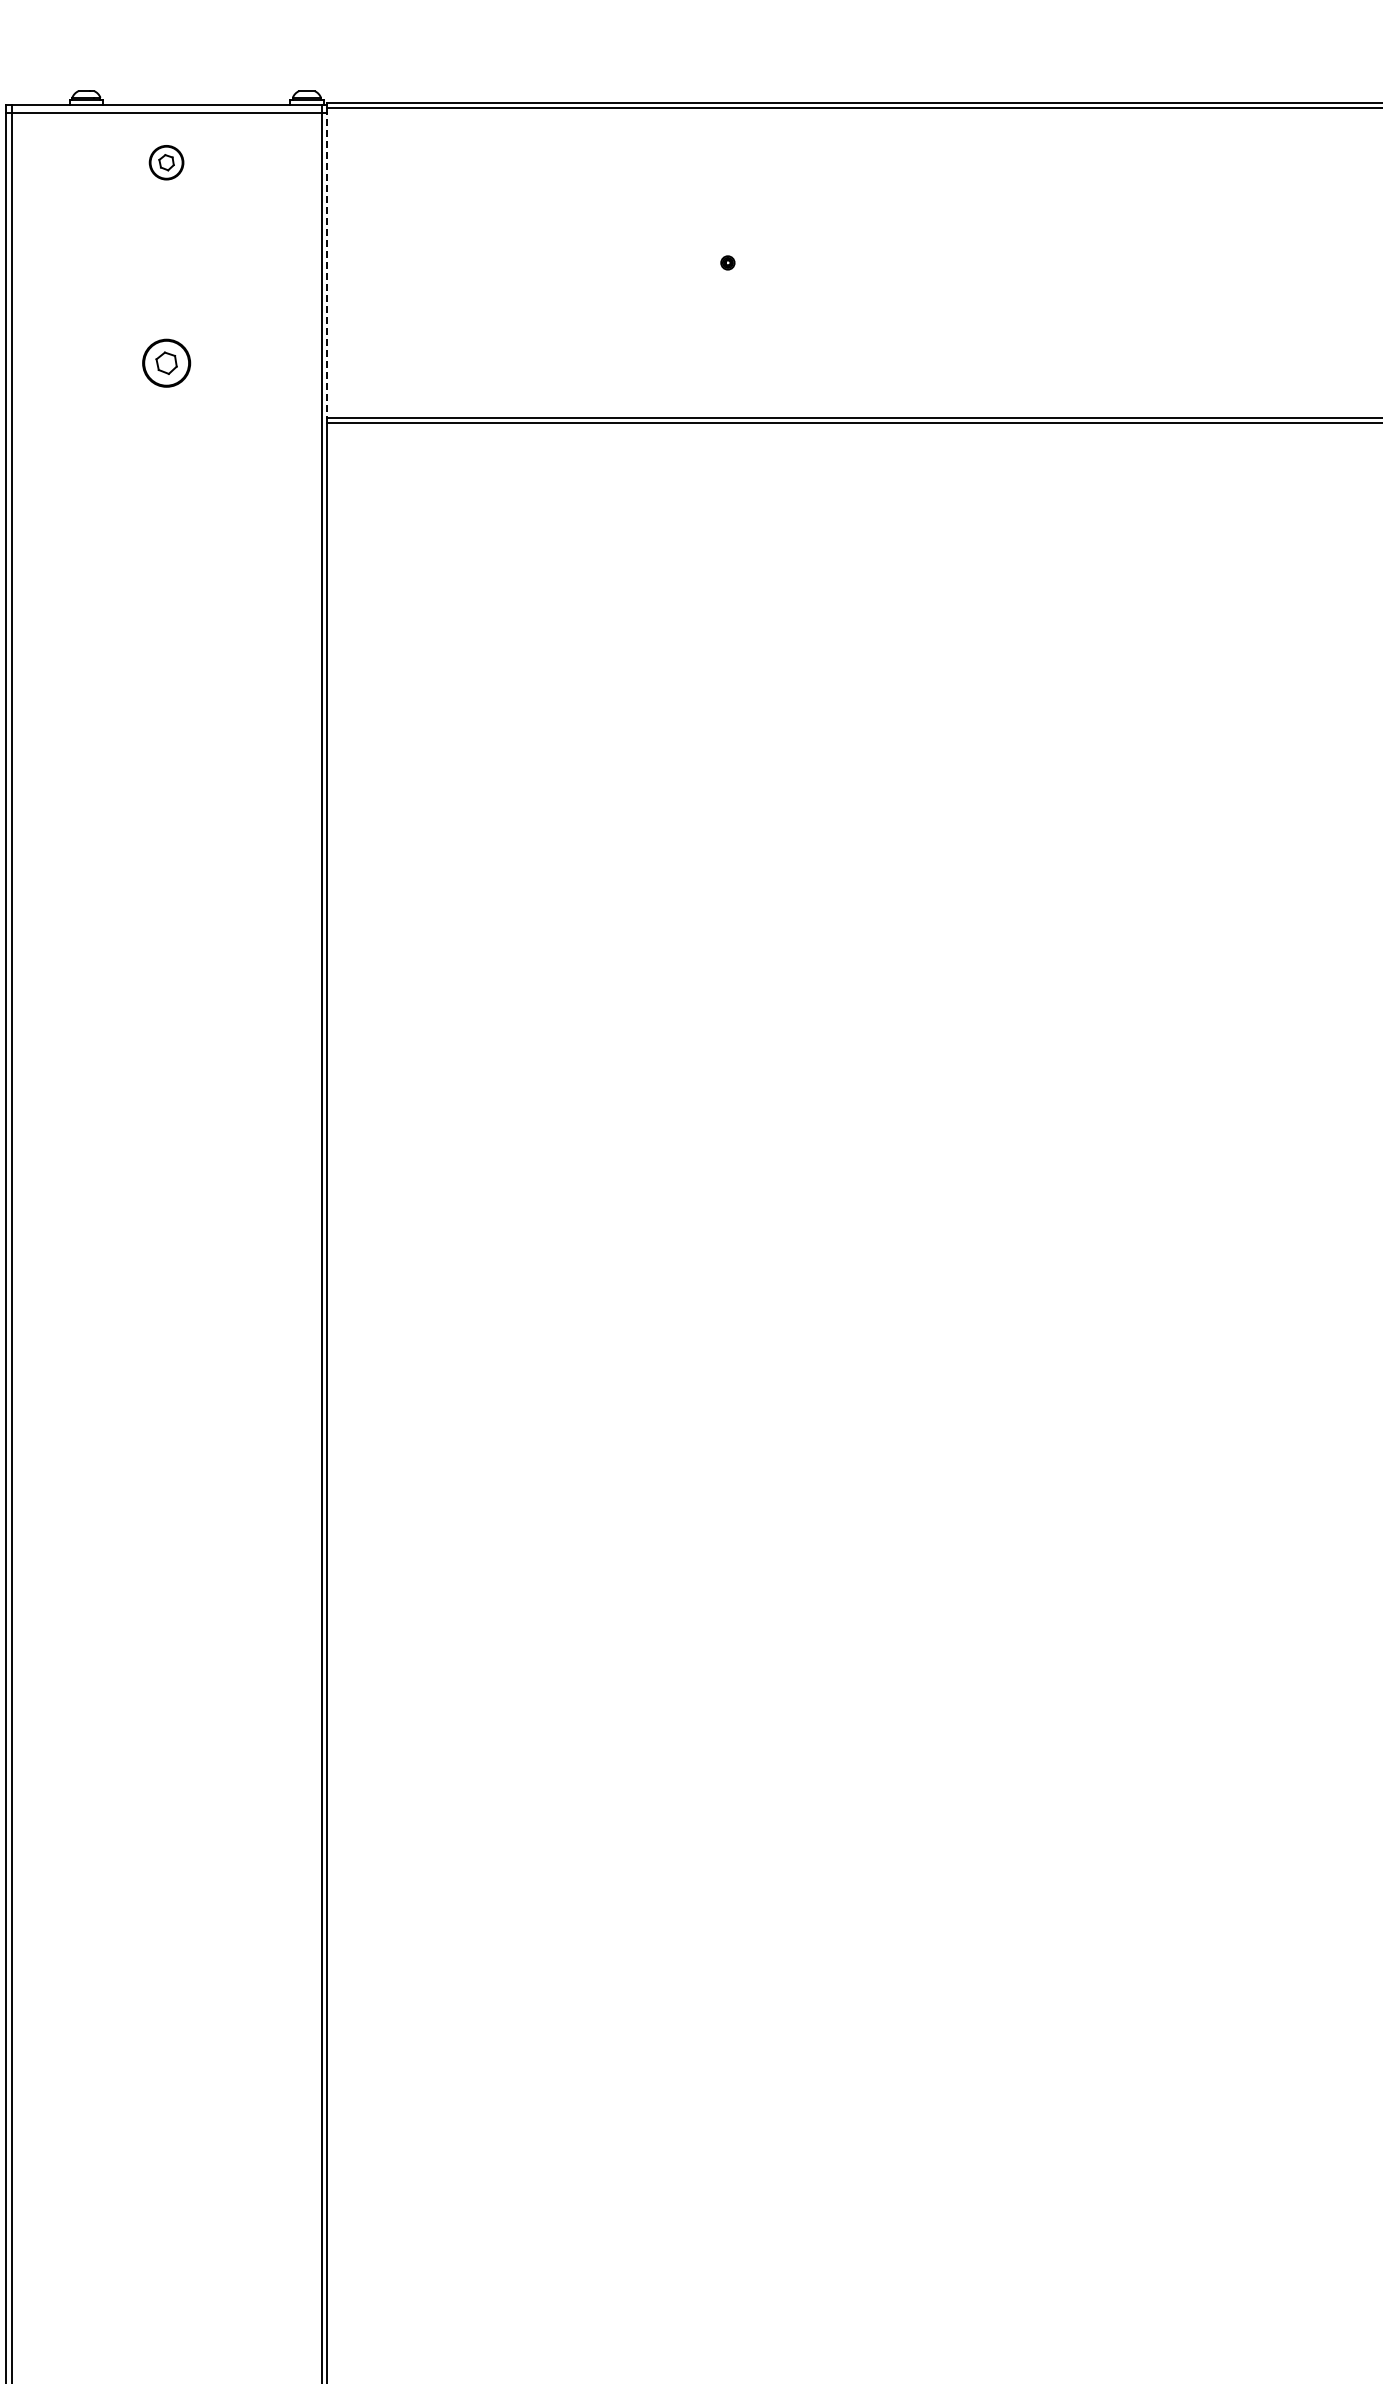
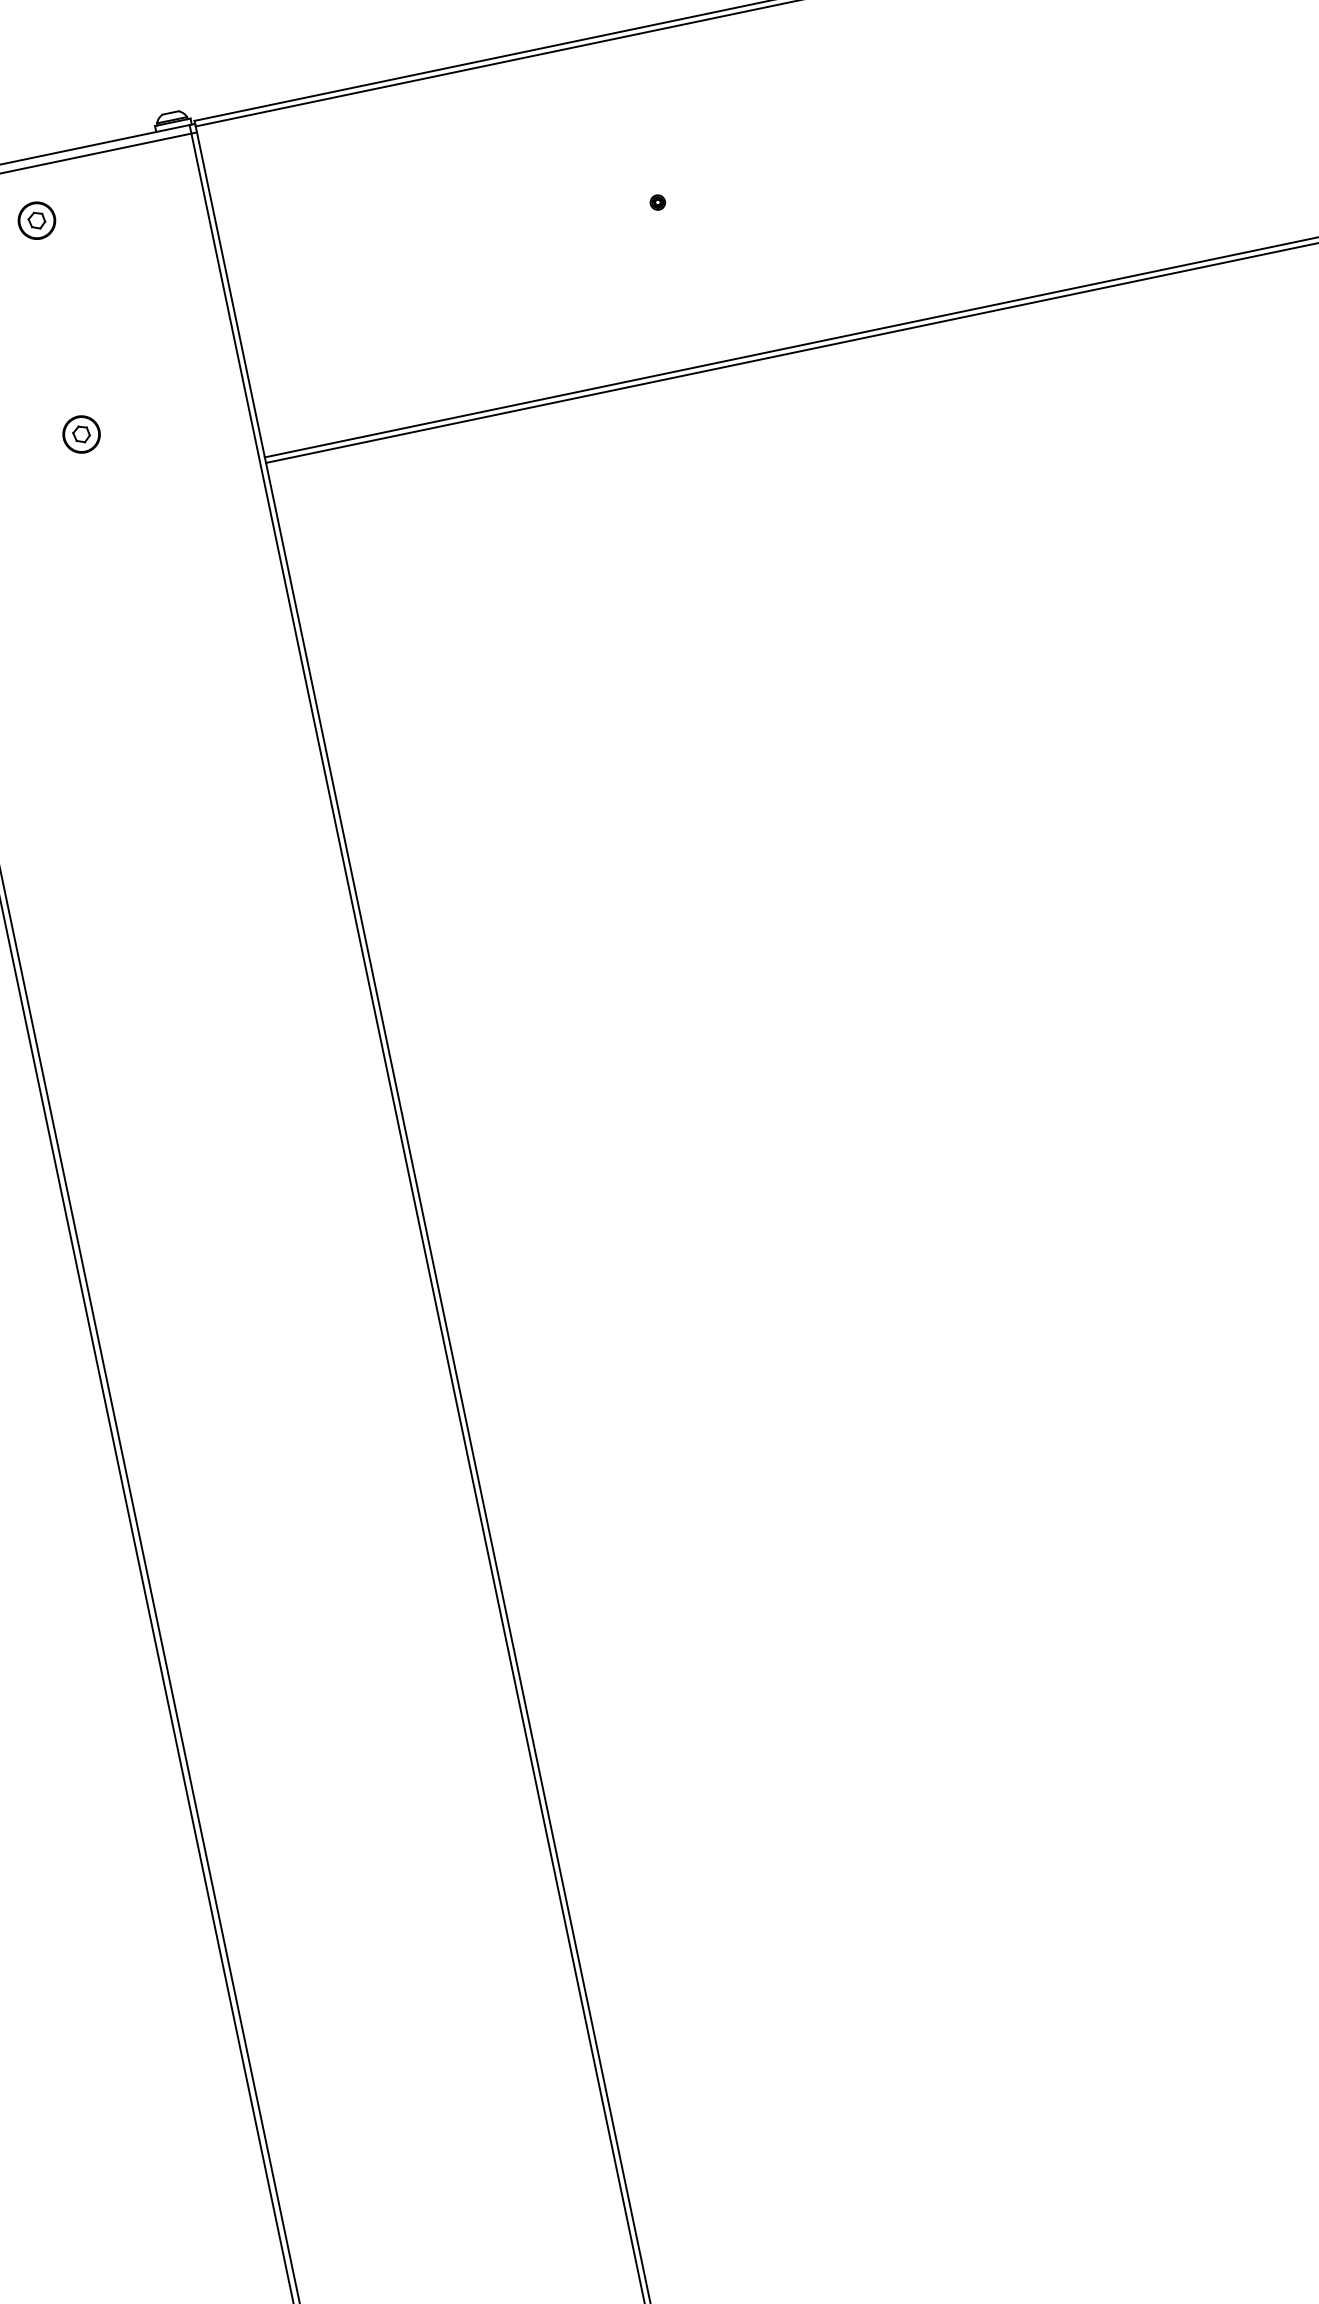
line: (326, 263) -> (229, 292), dashed -> solid
part: (166, 362) -> (81, 433), size x0.71

